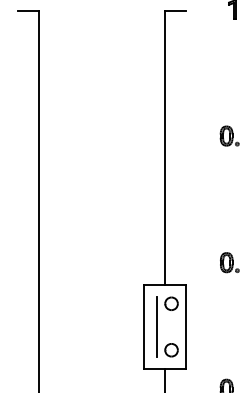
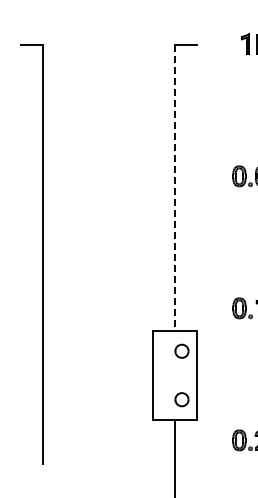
line: (165, 147) -> (175, 188), solid -> dashed
line: (156, 327) -> (166, 375), removed

